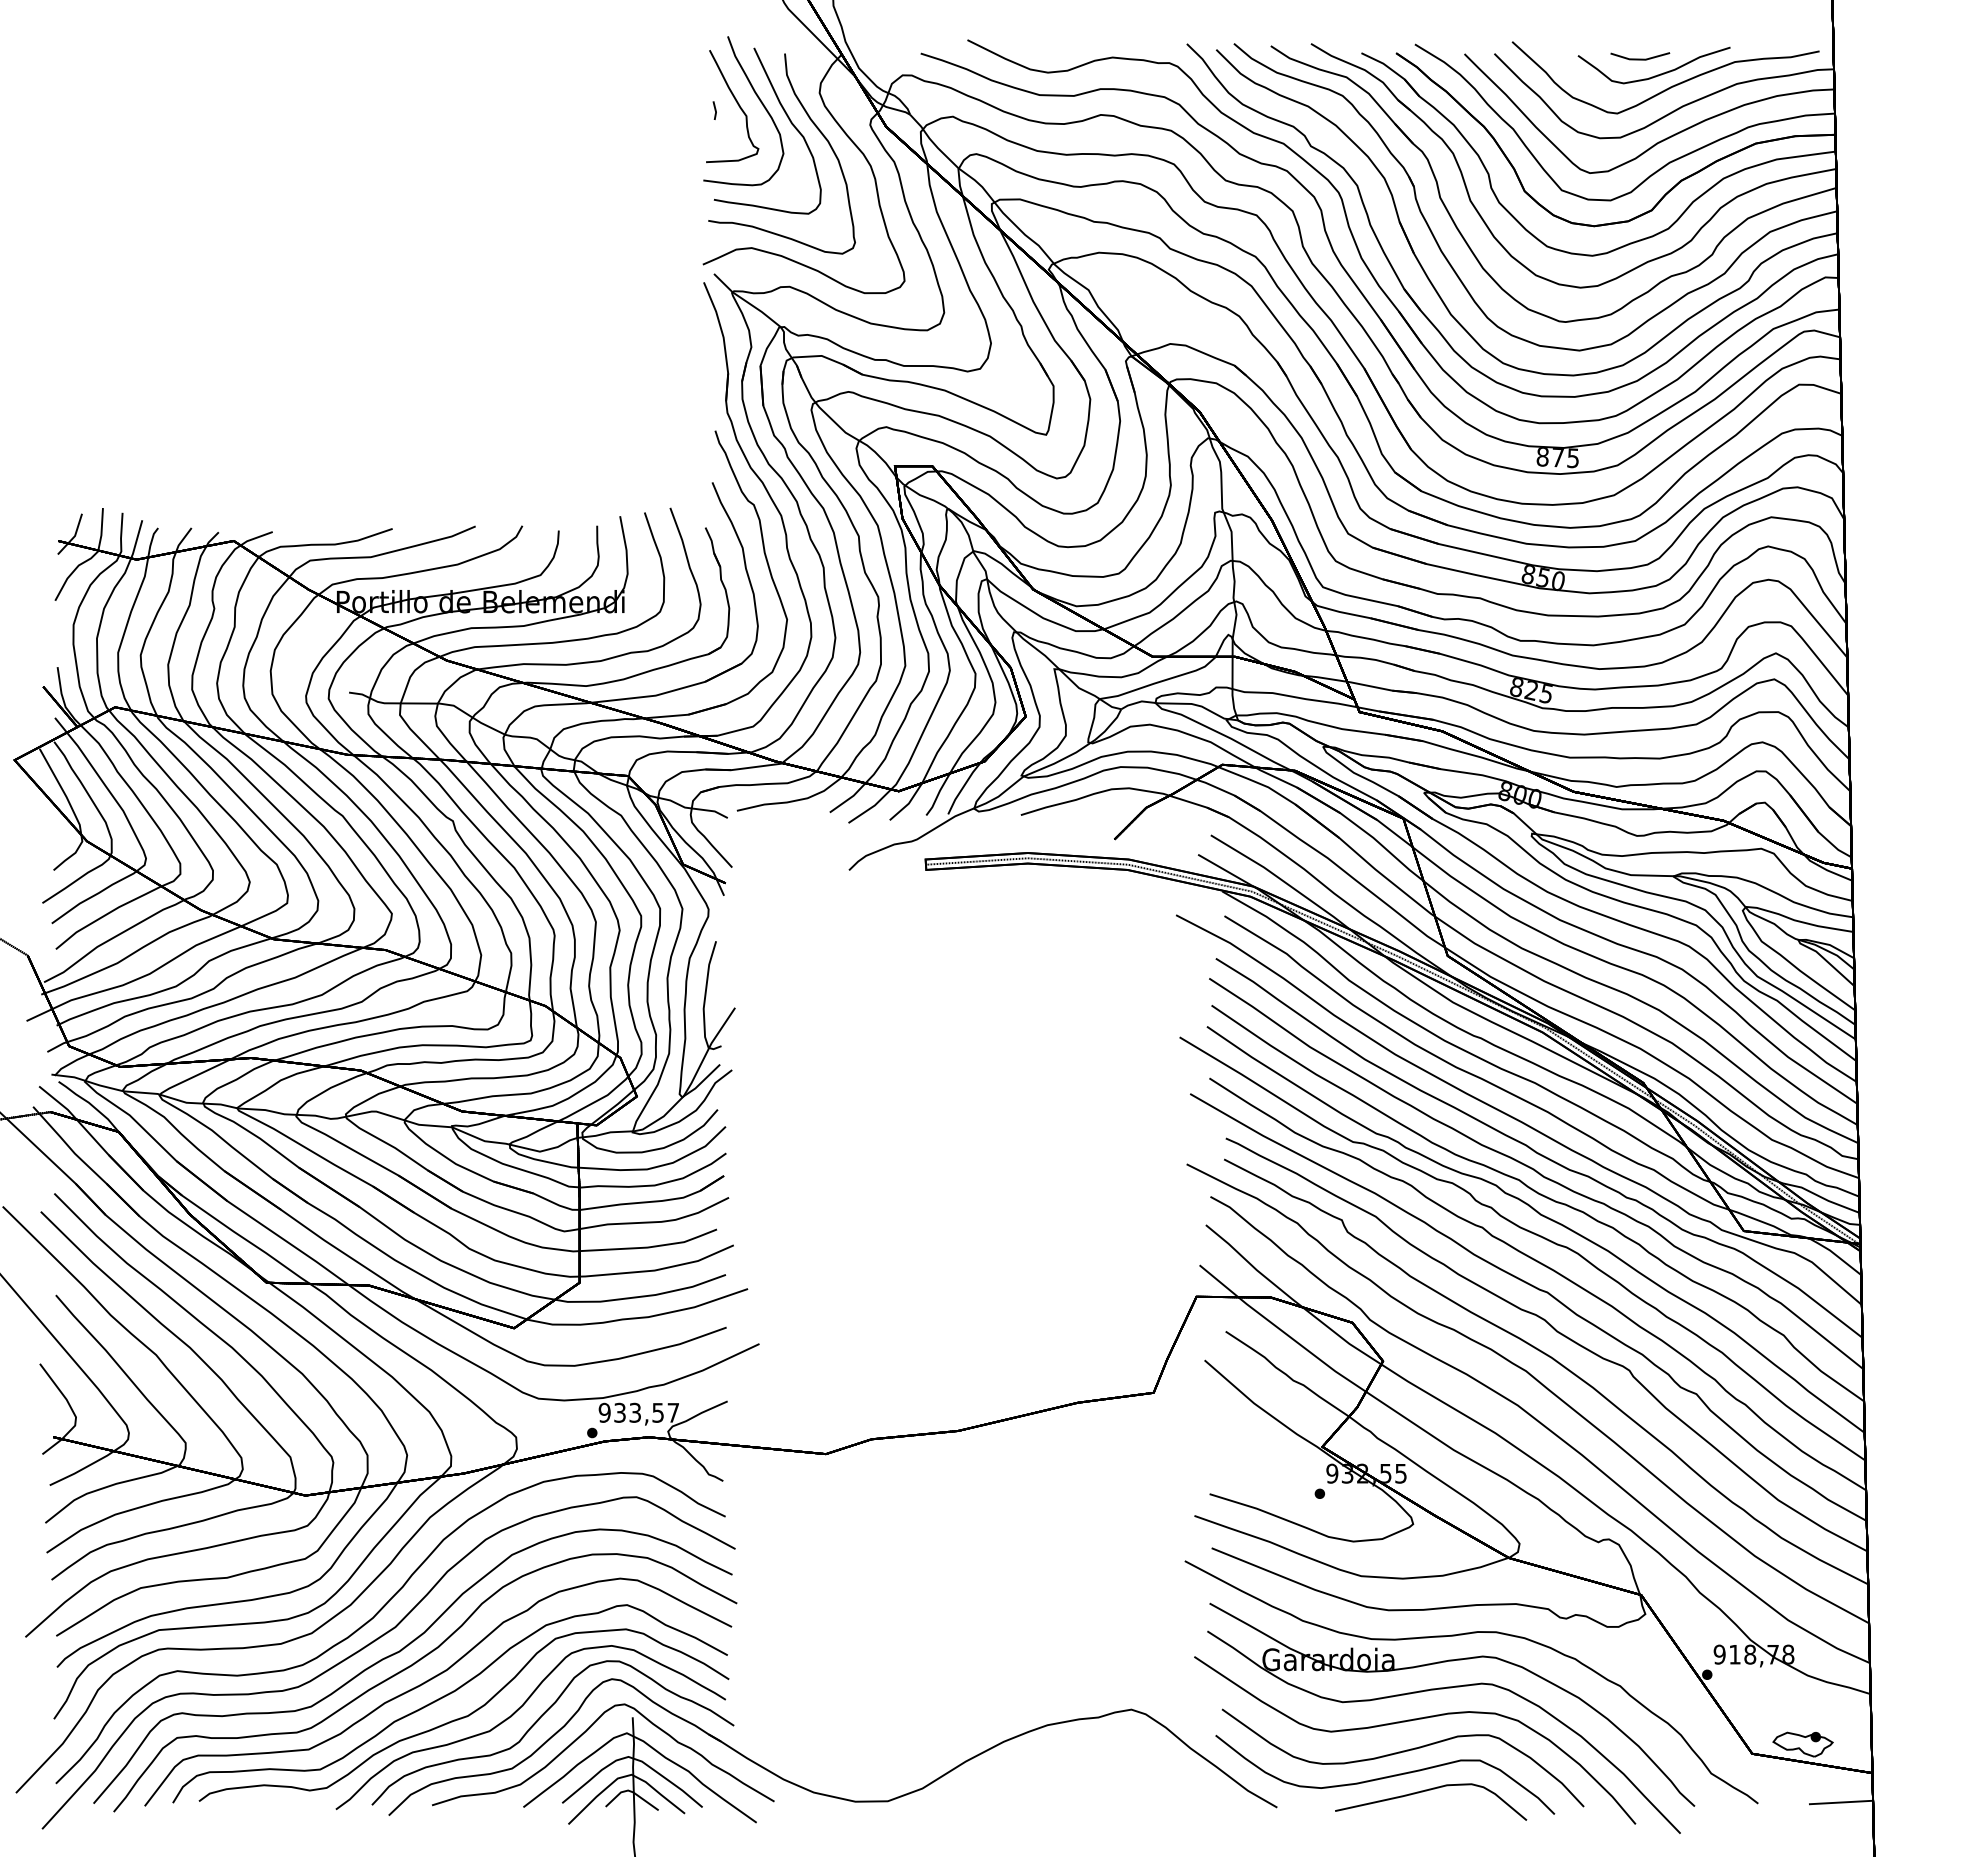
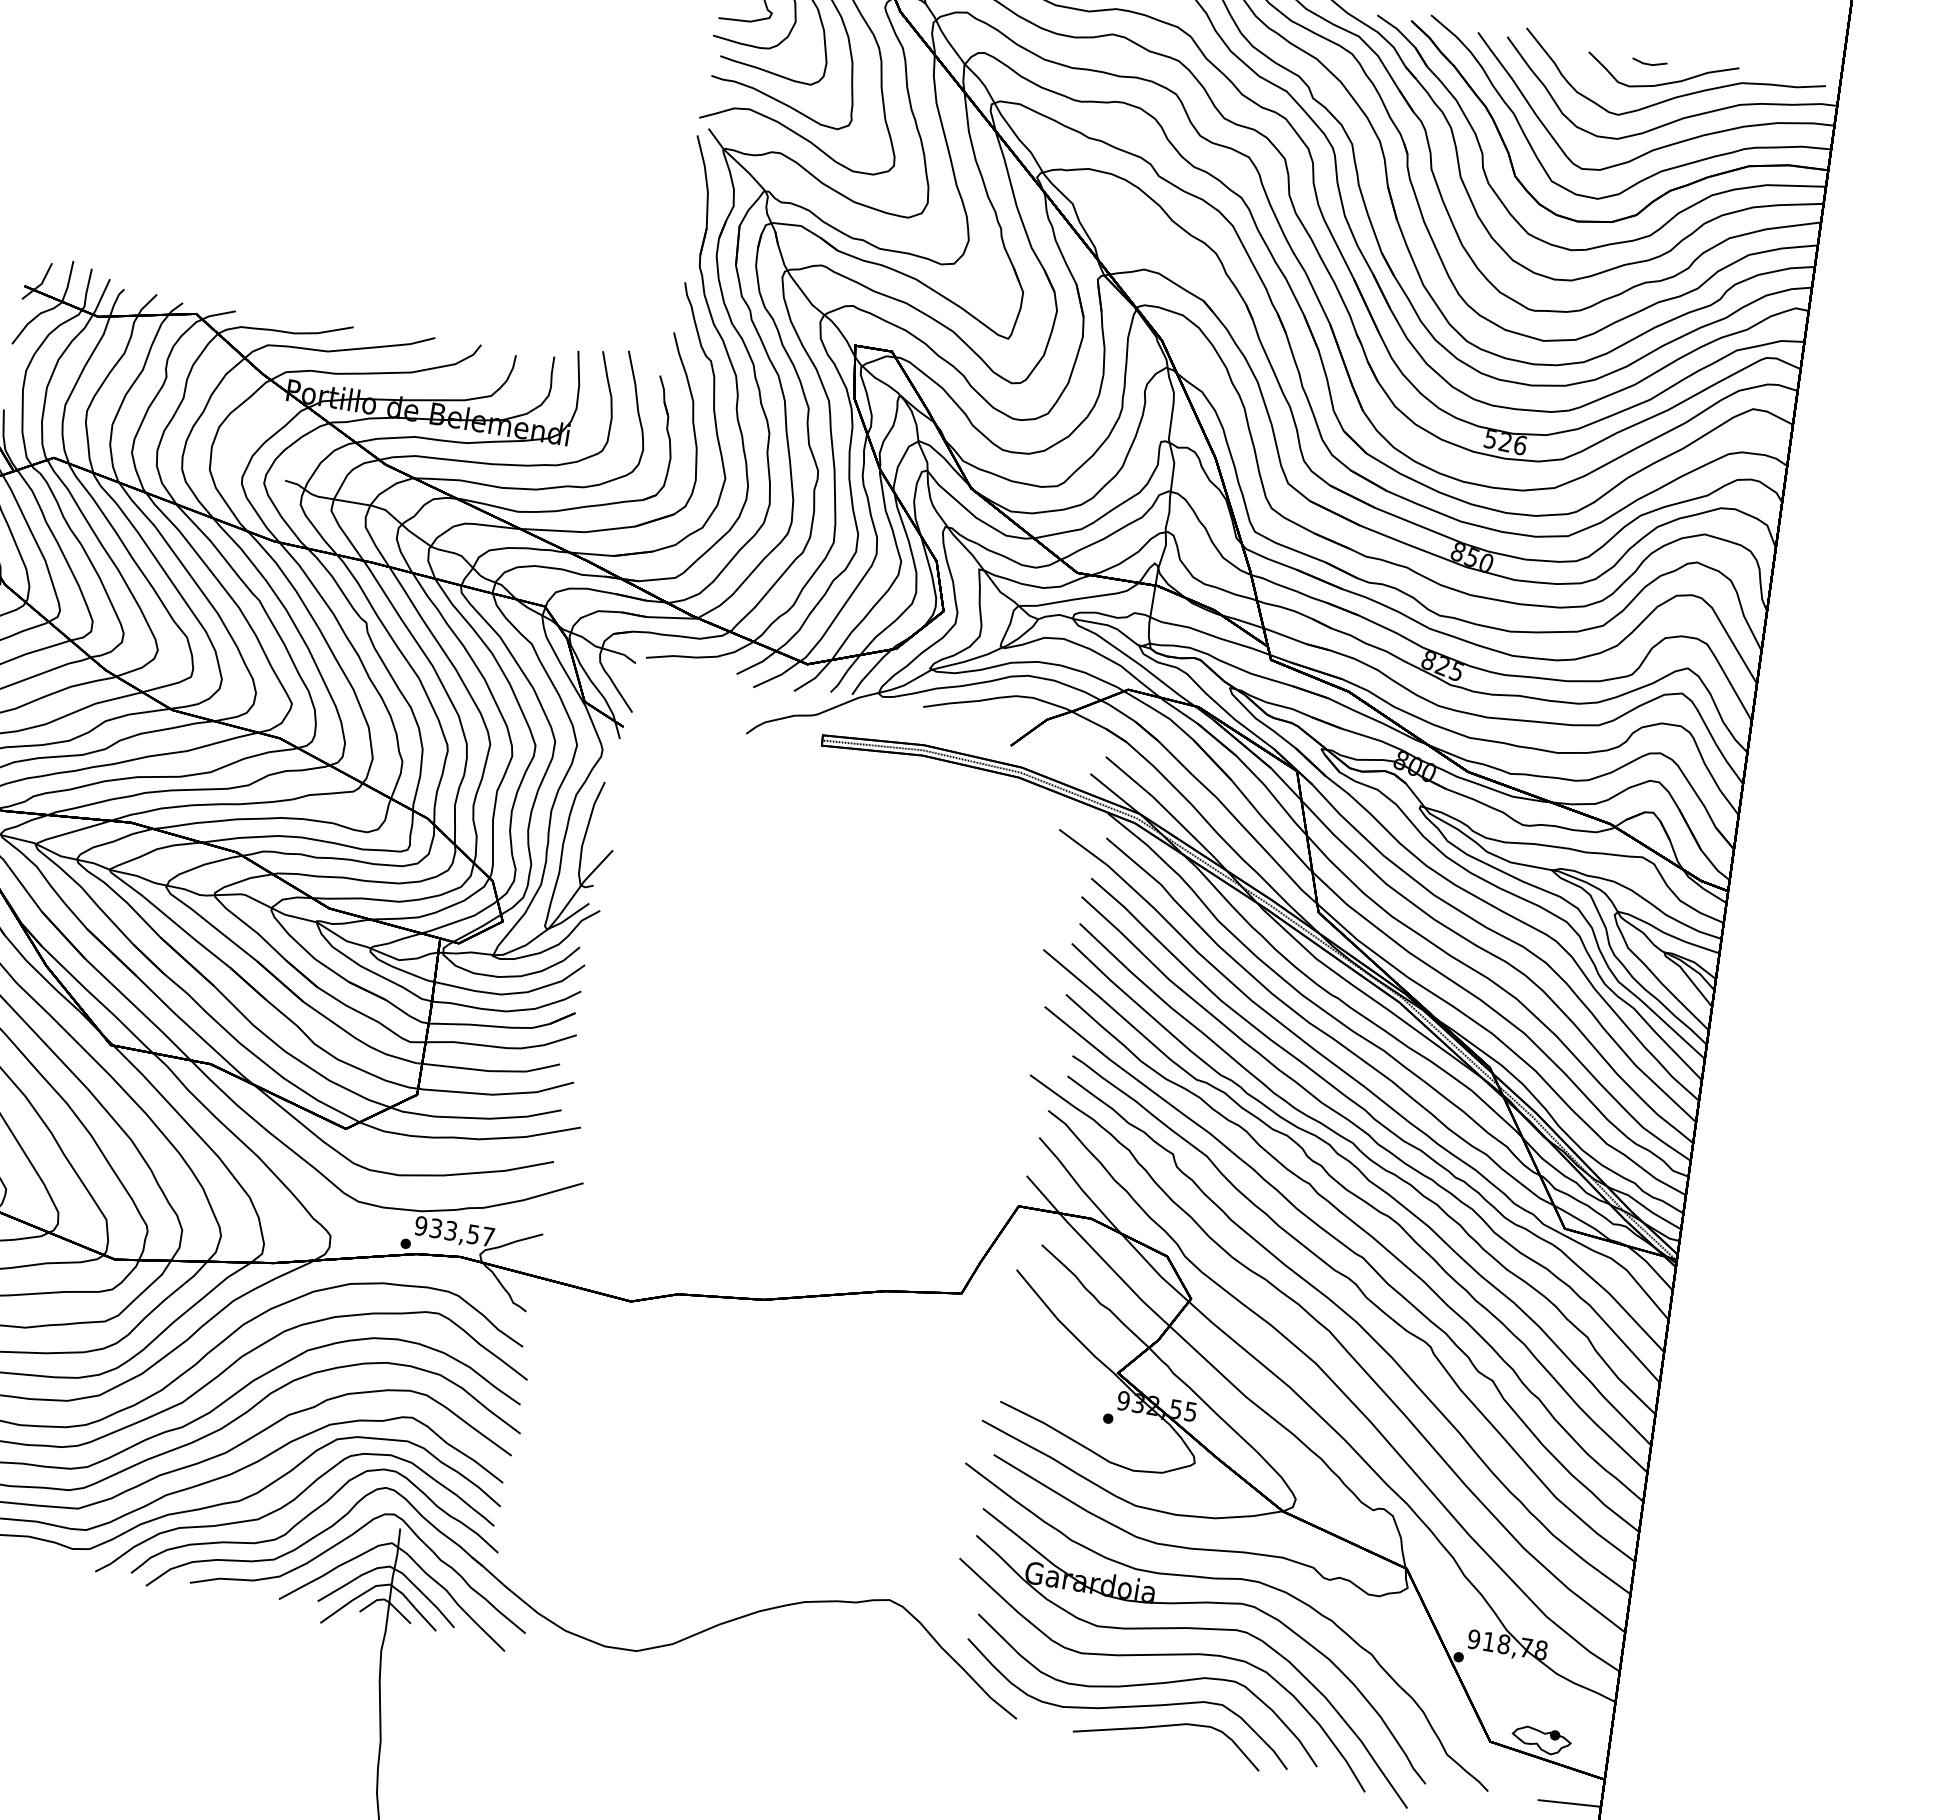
part: (1640, 56) -> (1649, 62), size x0.6
text: (1557, 457) -> (1505, 442), 875 -> 526

